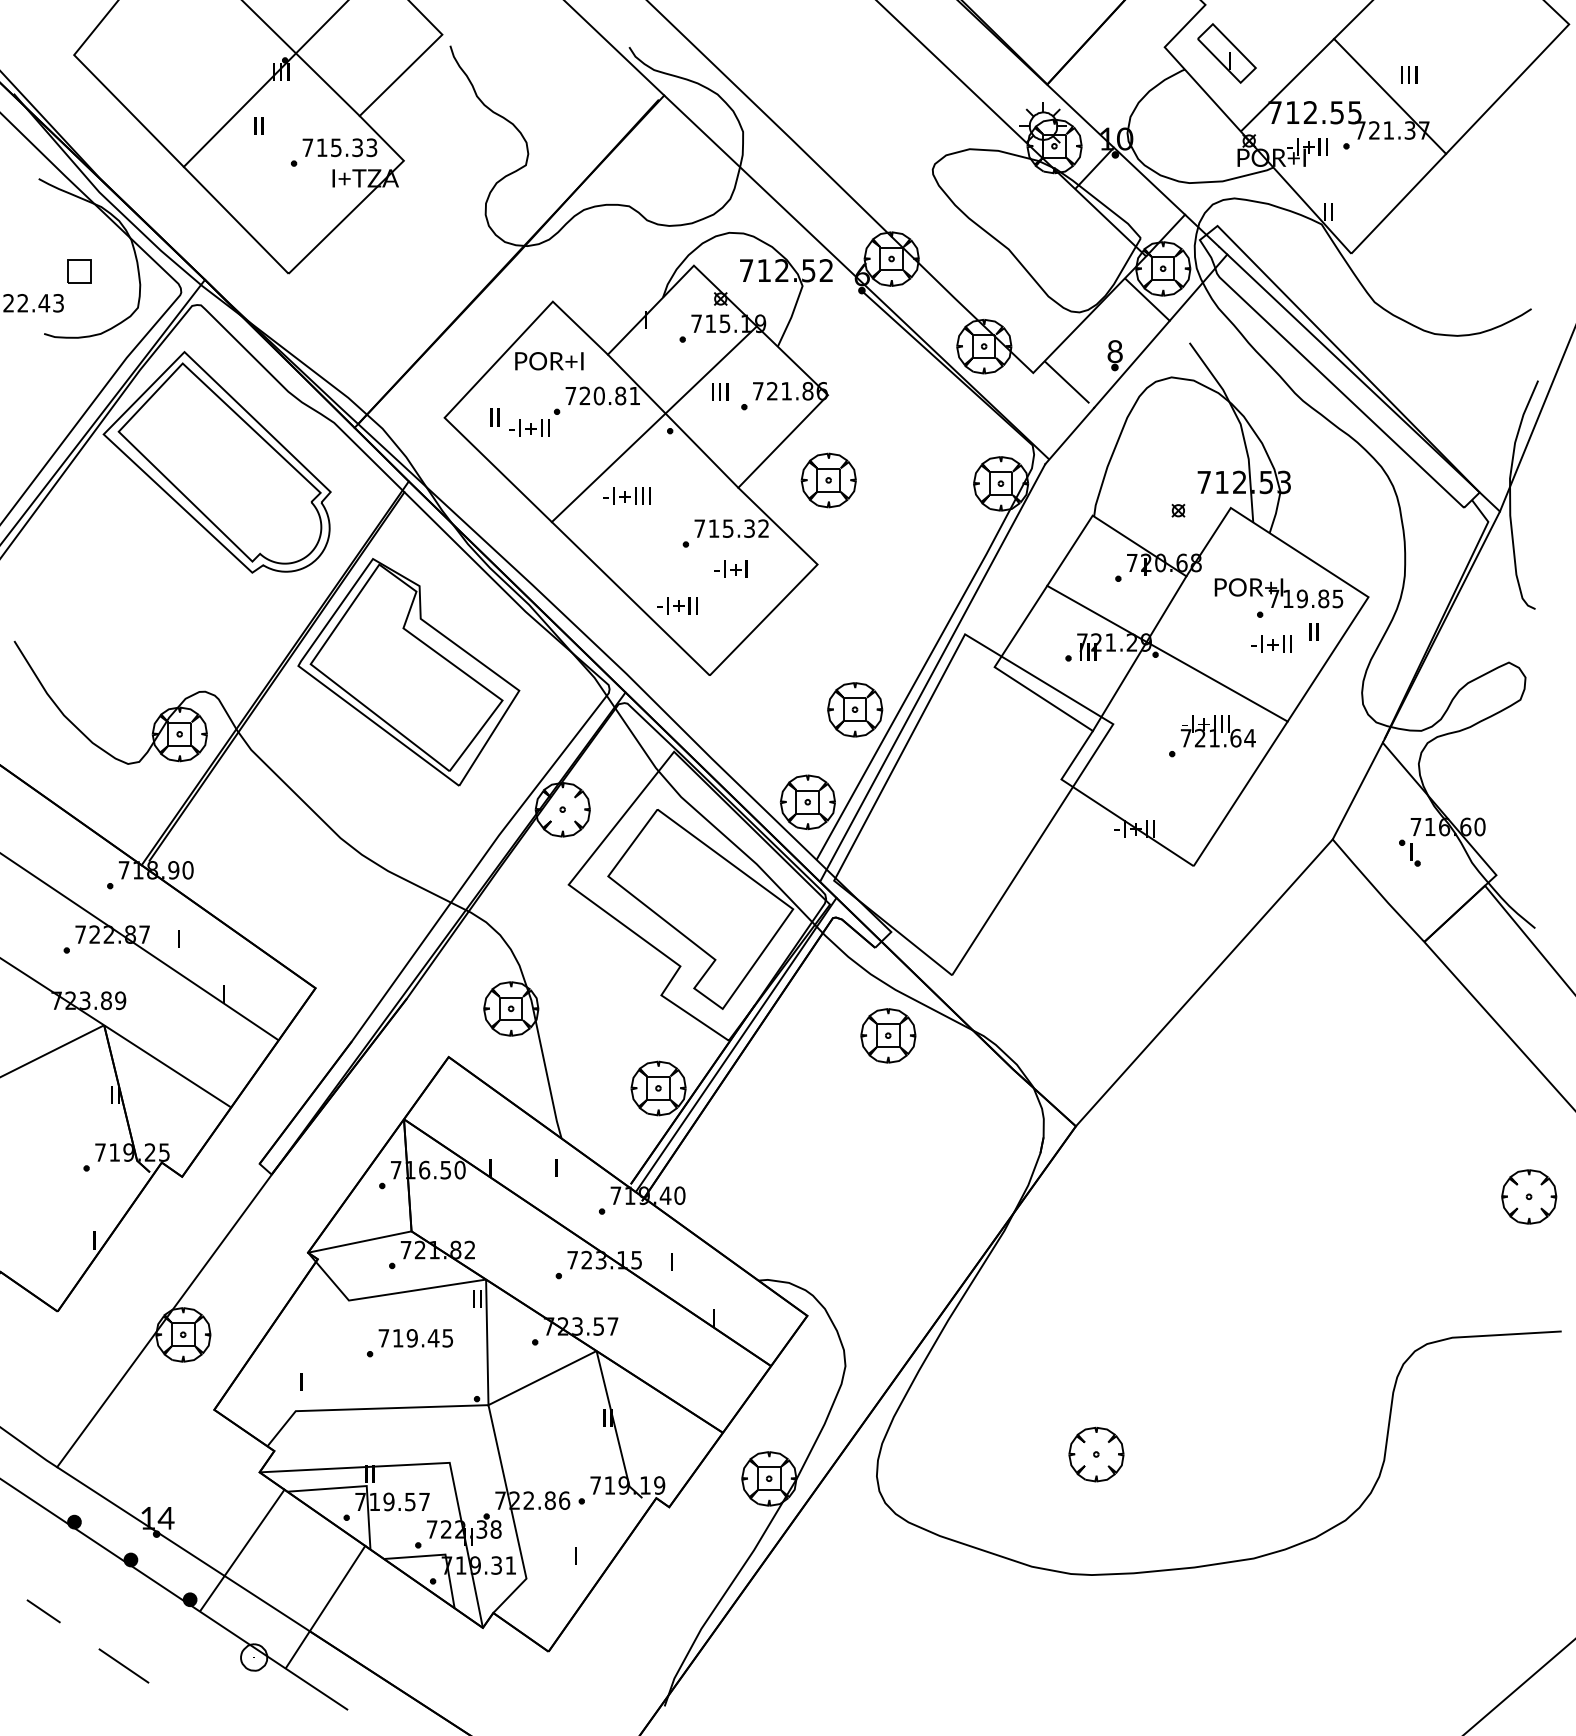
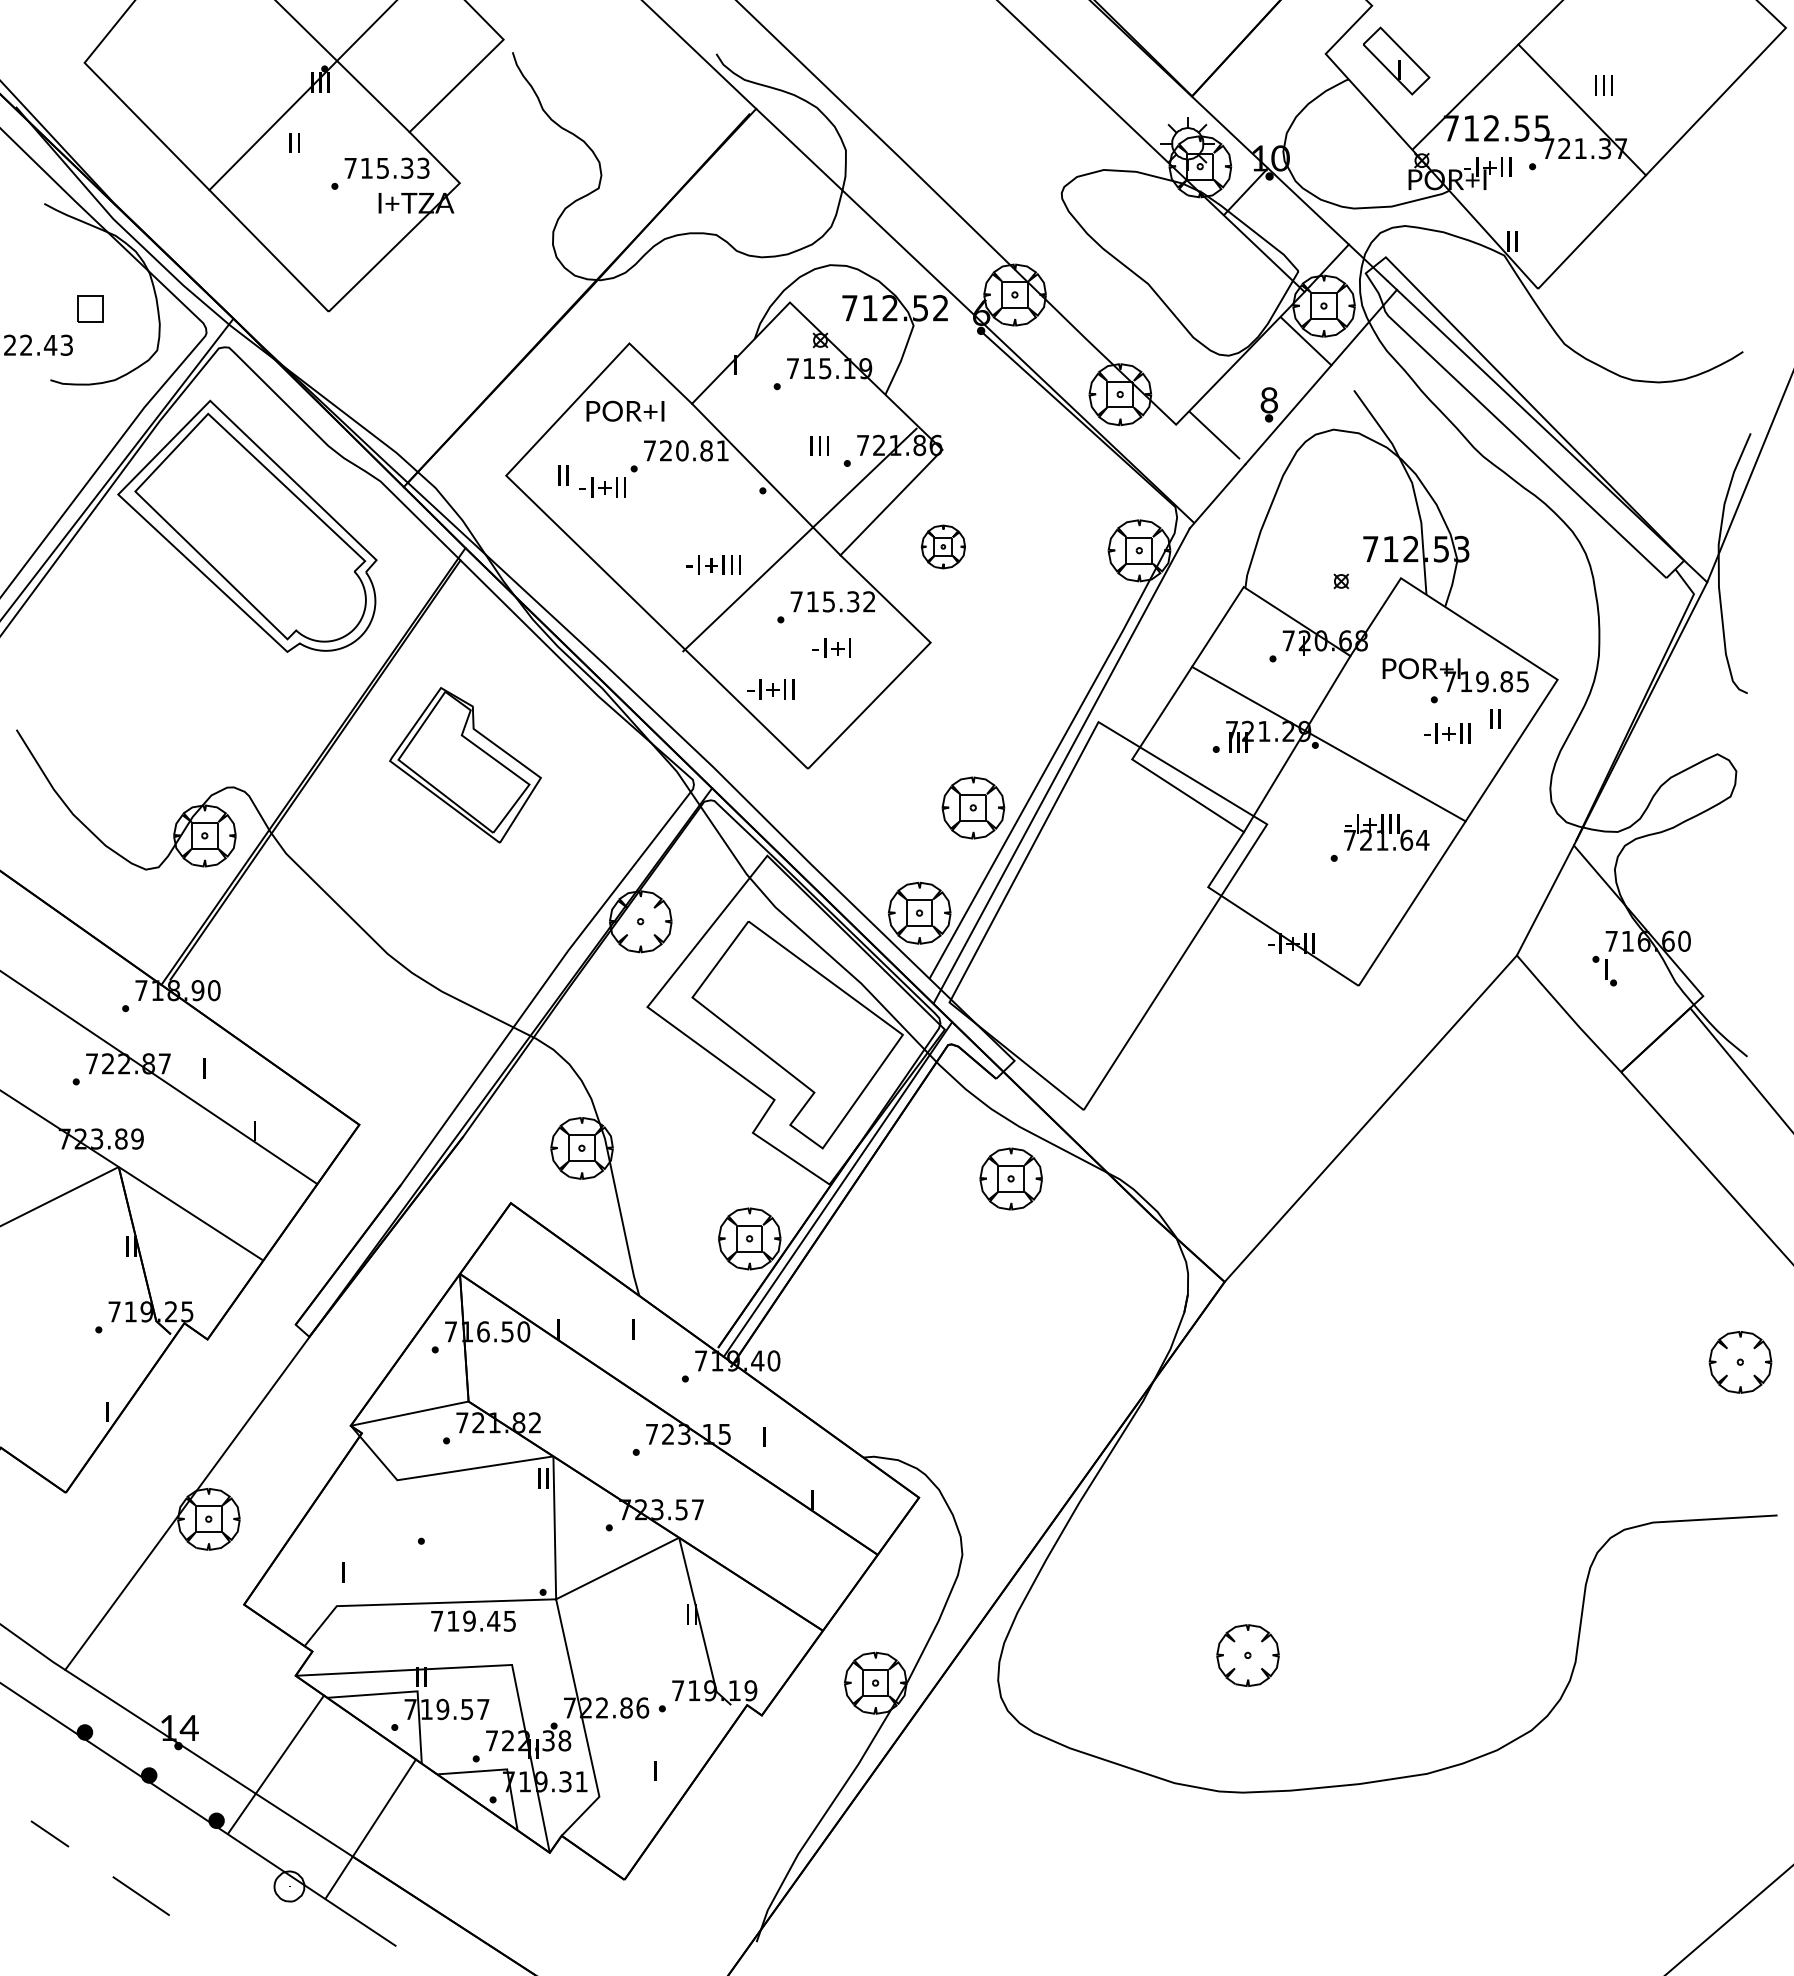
line: (653, 423) -> (799, 539), moved
part: (828, 480) -> (943, 546), size x0.7
part: (408, 672) -> (465, 765), size x0.6
text: (415, 1337) -> (473, 1620), moved

